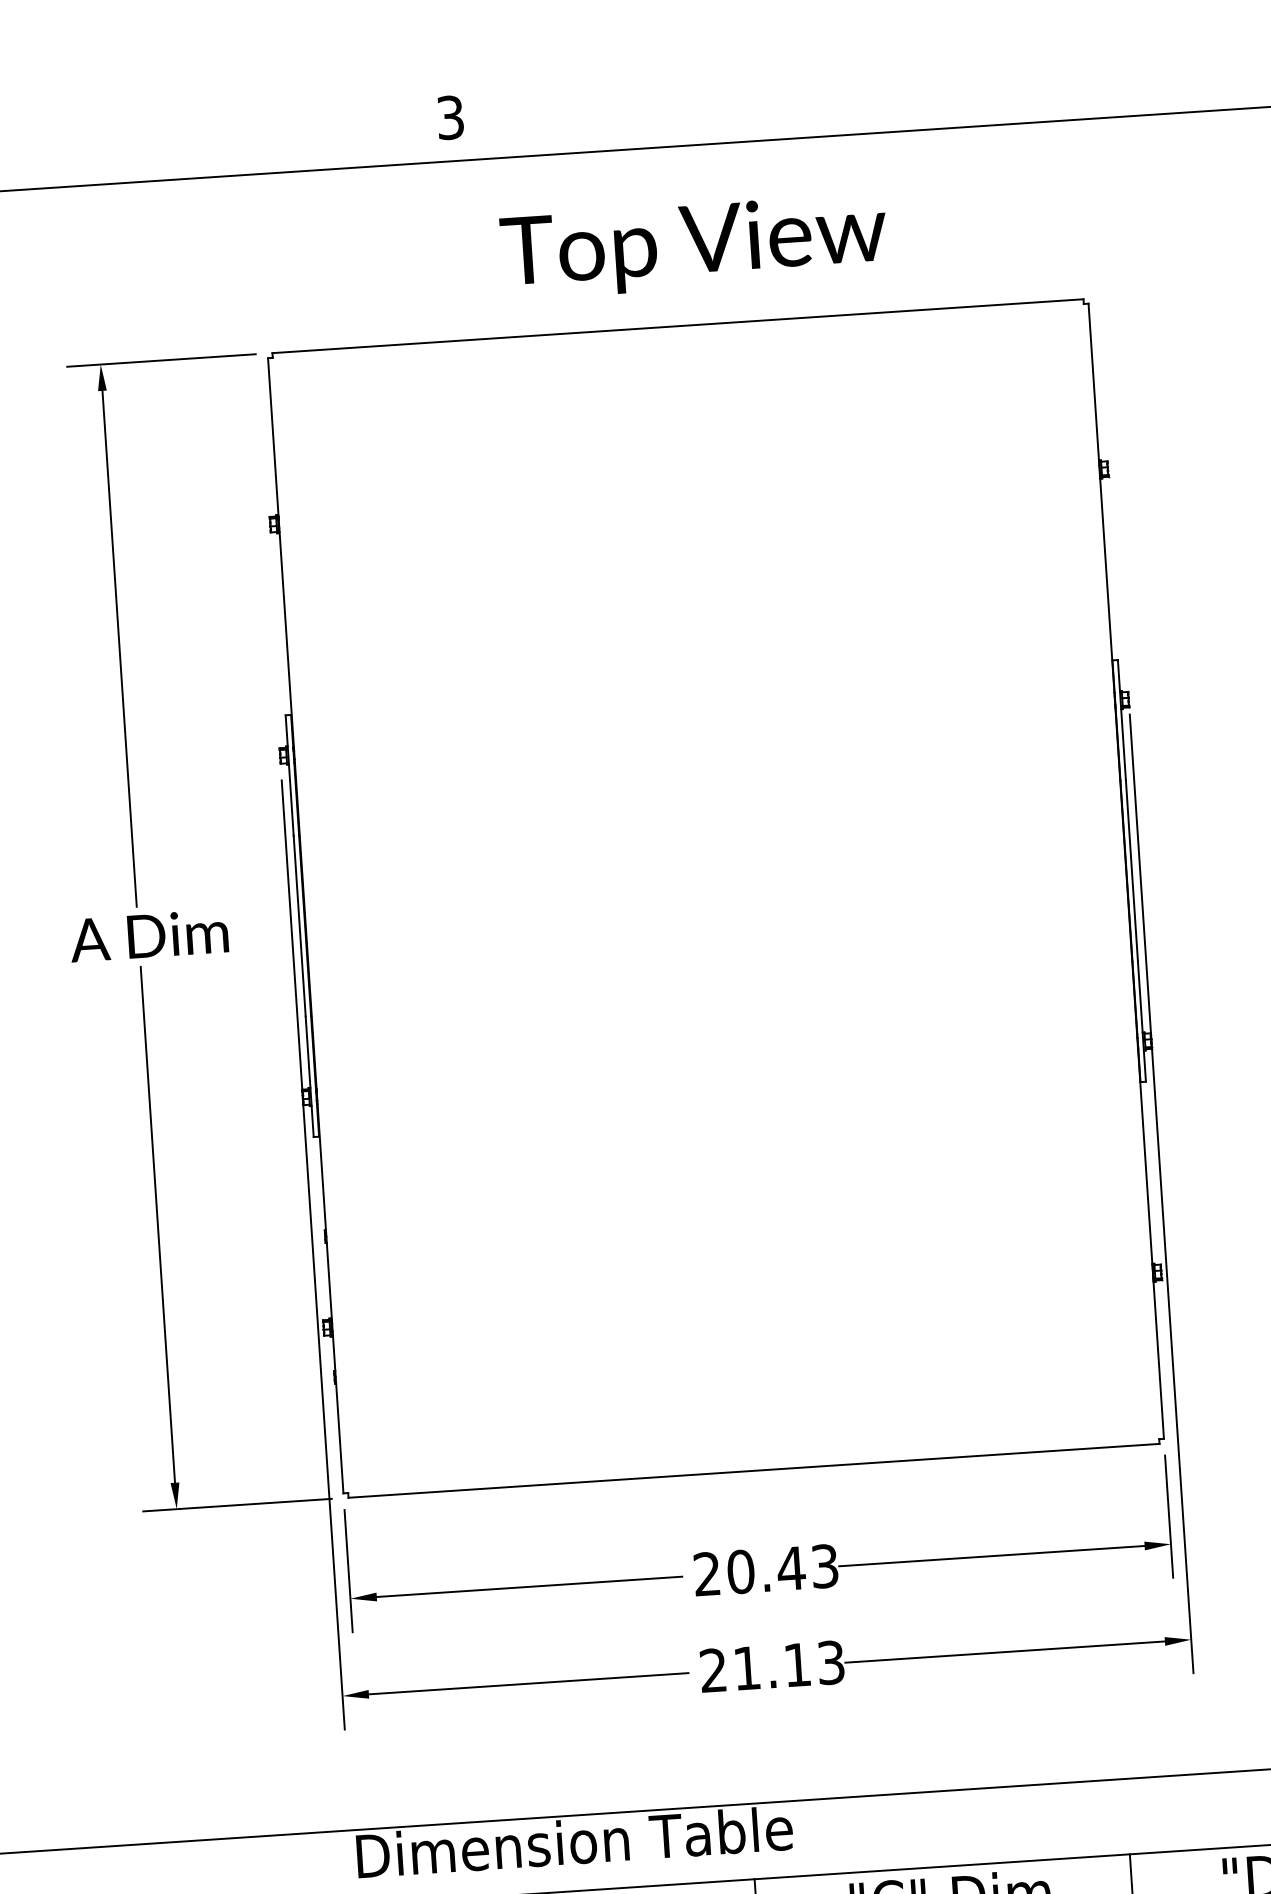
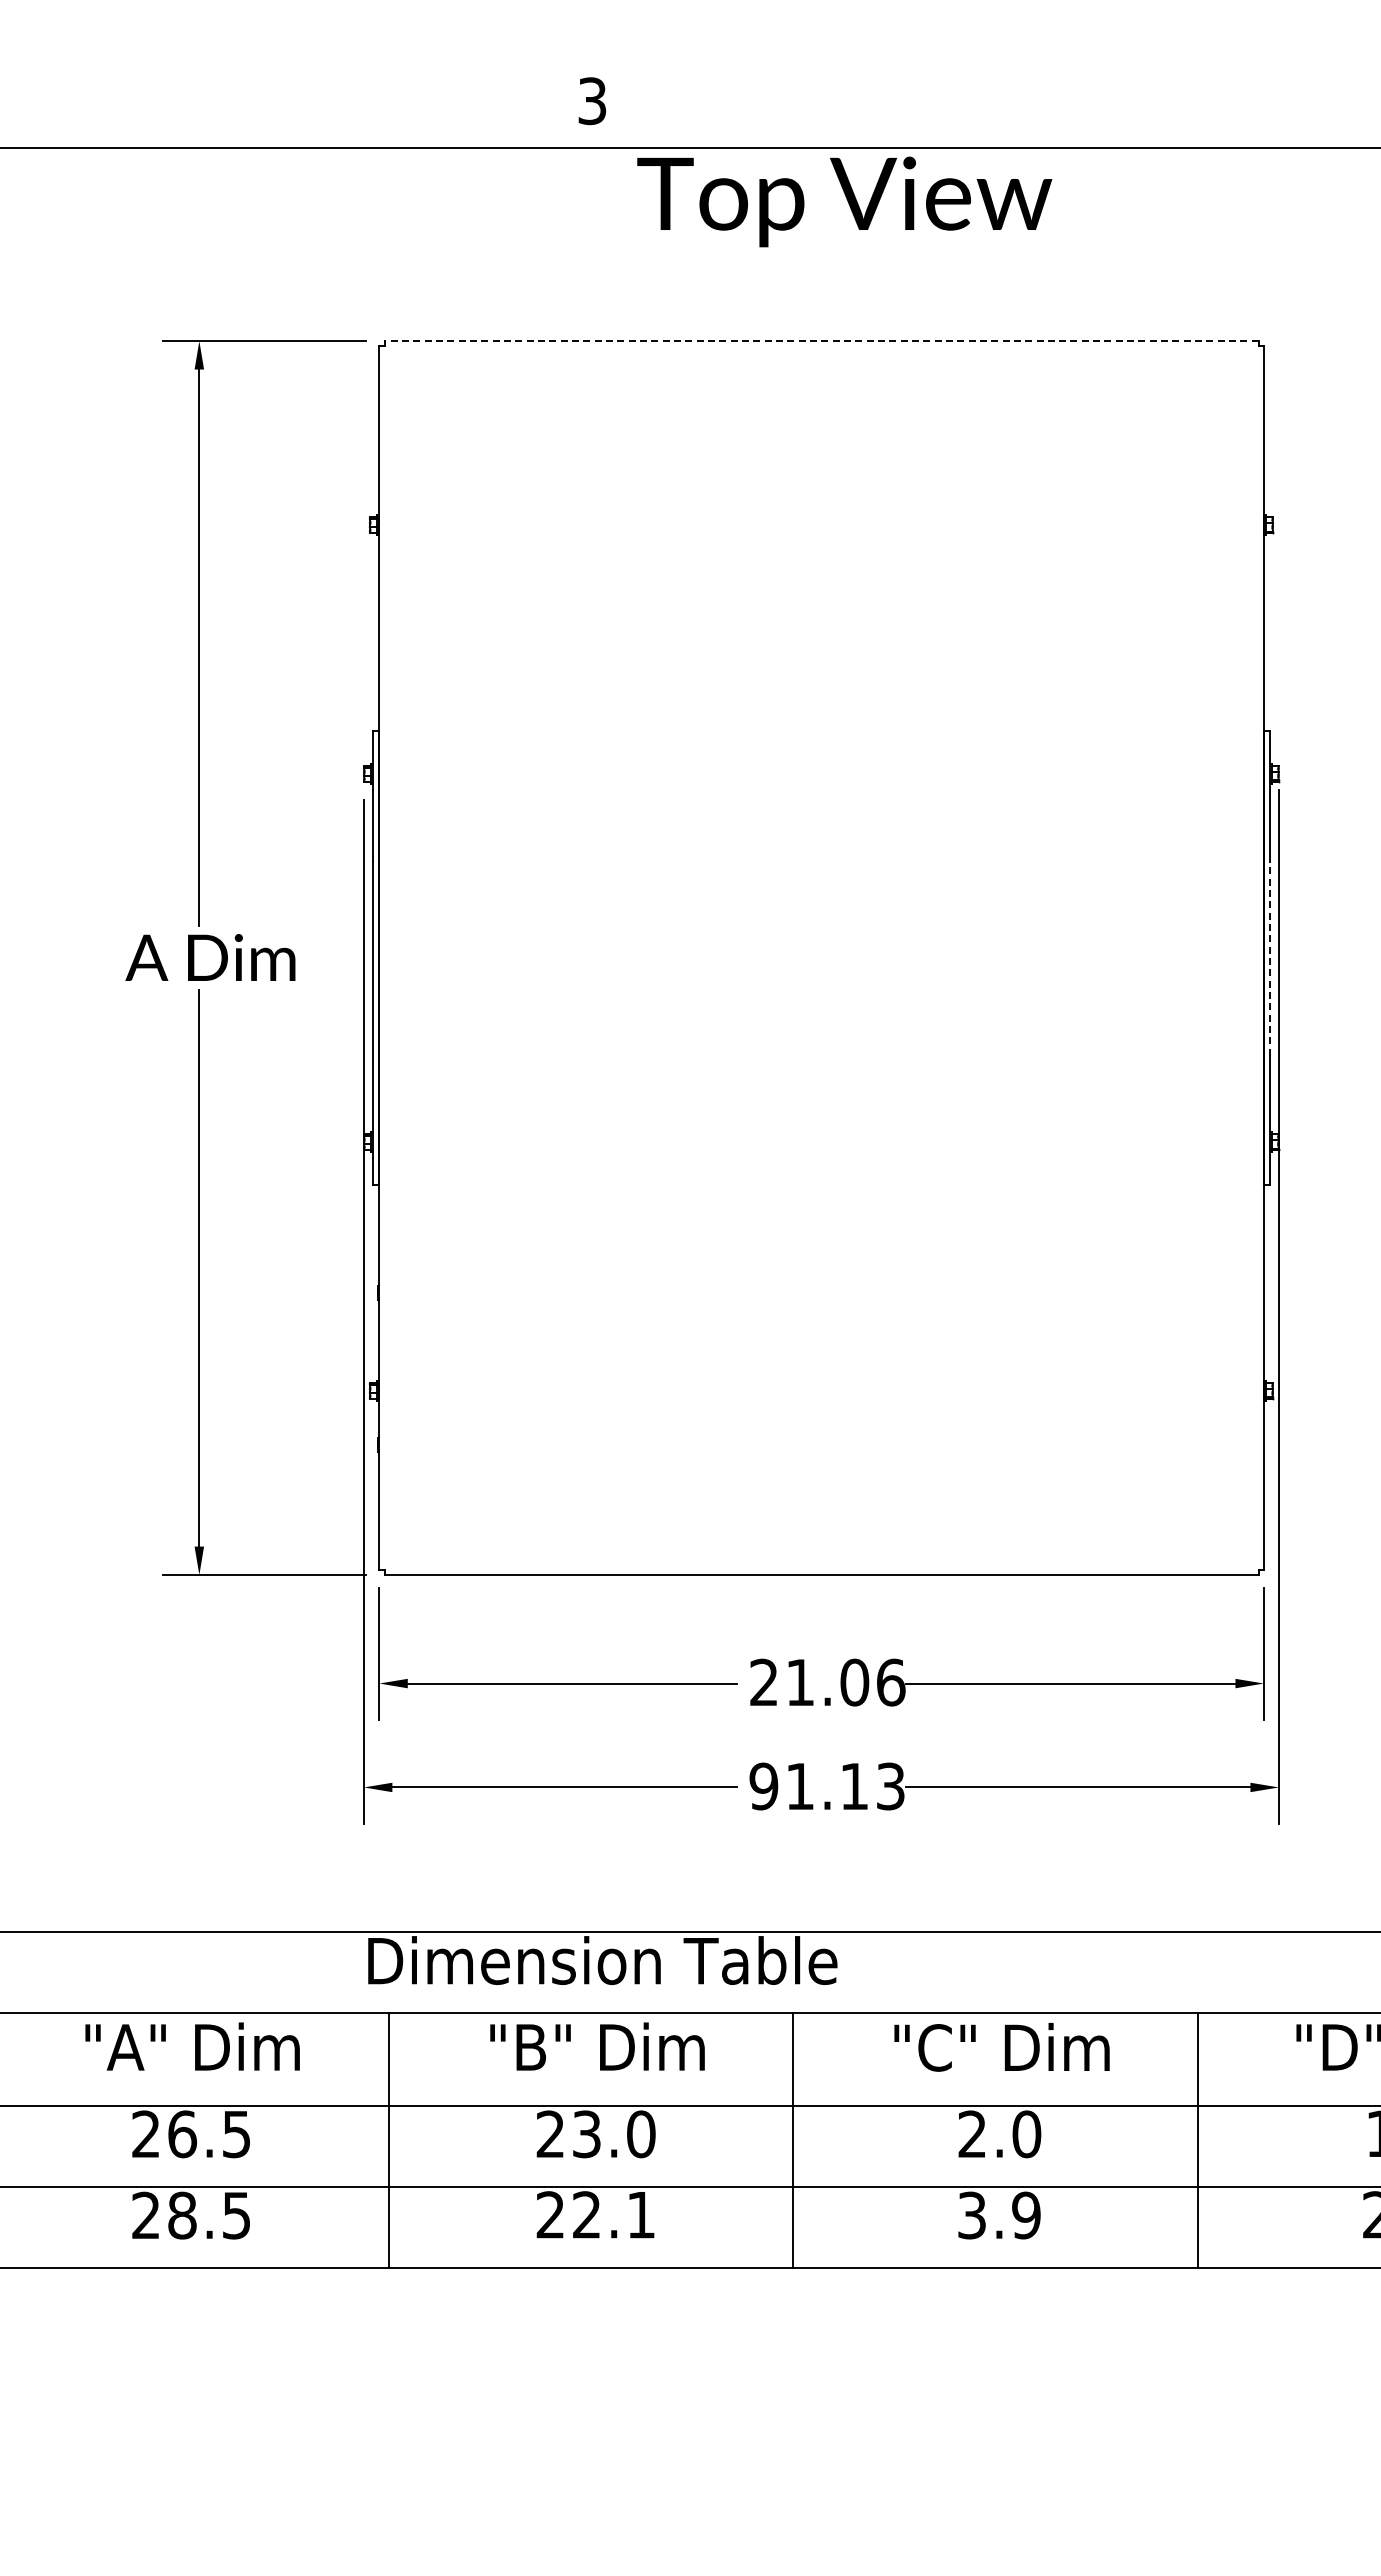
text: (693, 246) -> (844, 201), moved
line: (677, 326) -> (821, 341), solid -> dashed
line: (1131, 870) -> (1269, 957), solid -> dashed
text: (782, 1569) -> (845, 1682), 20.43 -> 21.06
text: (713, 1670) -> (763, 1786), 21.13 -> 91.13

